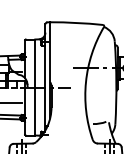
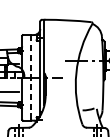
line: (35, 87) -> (31, 77), solid -> dashed

